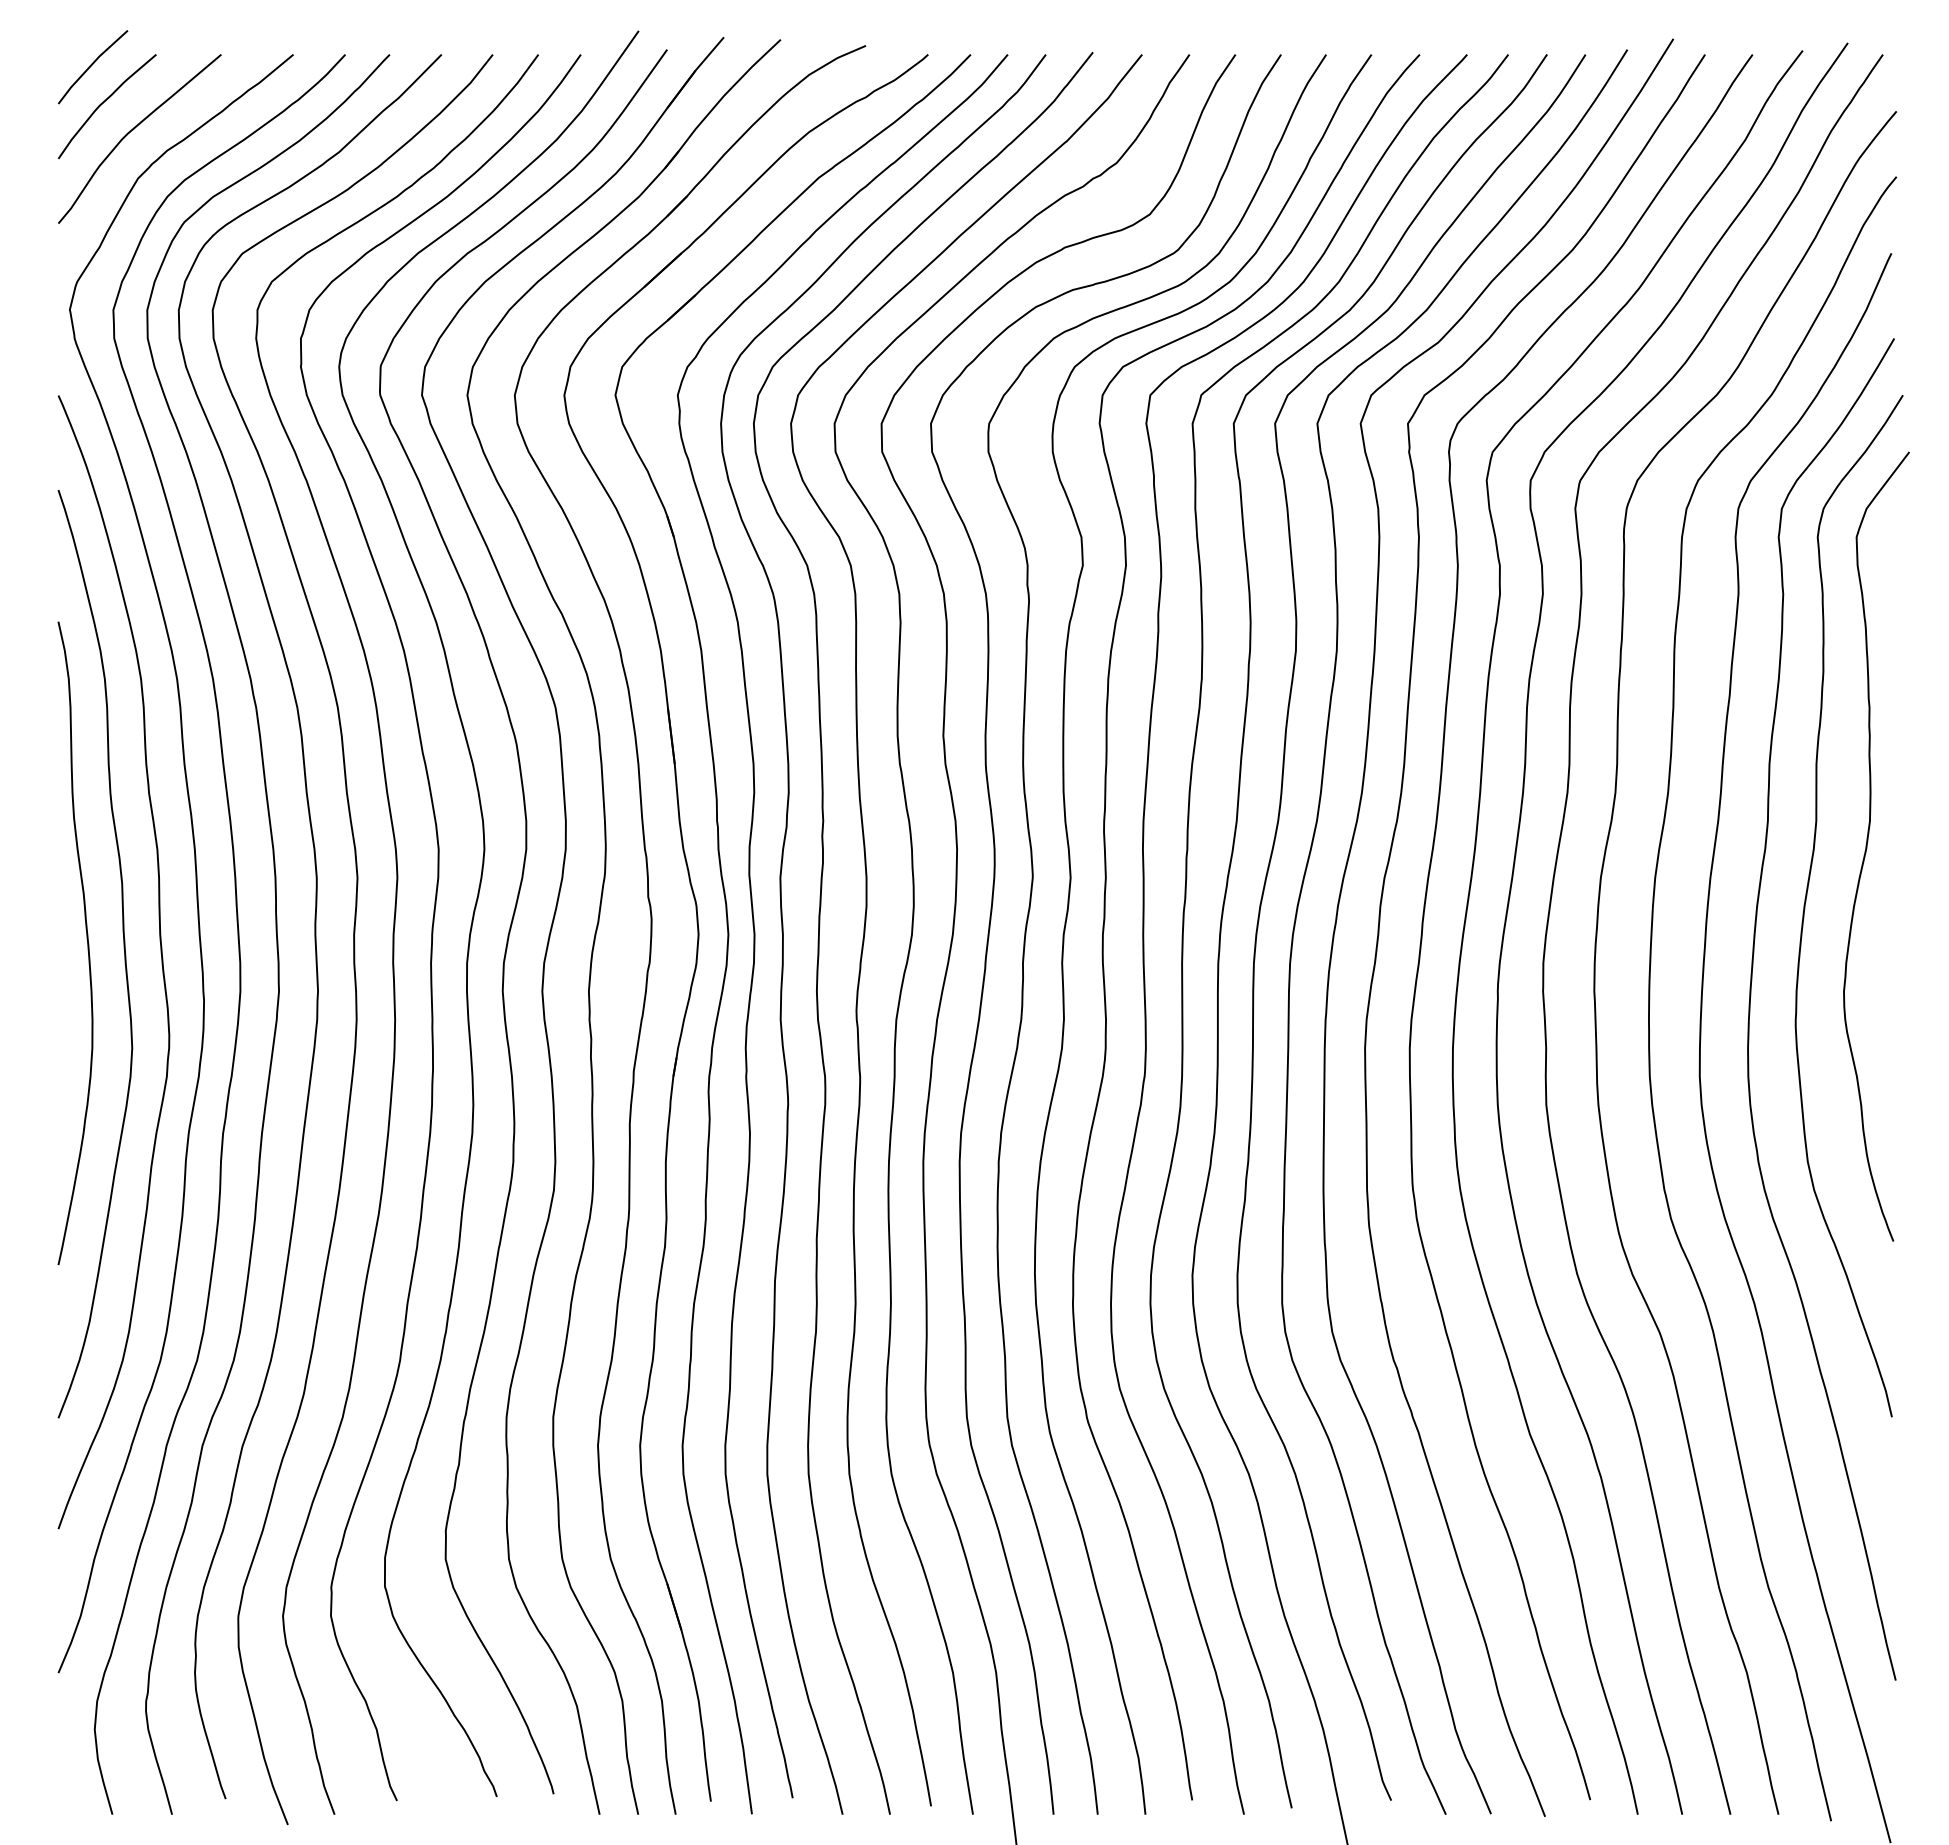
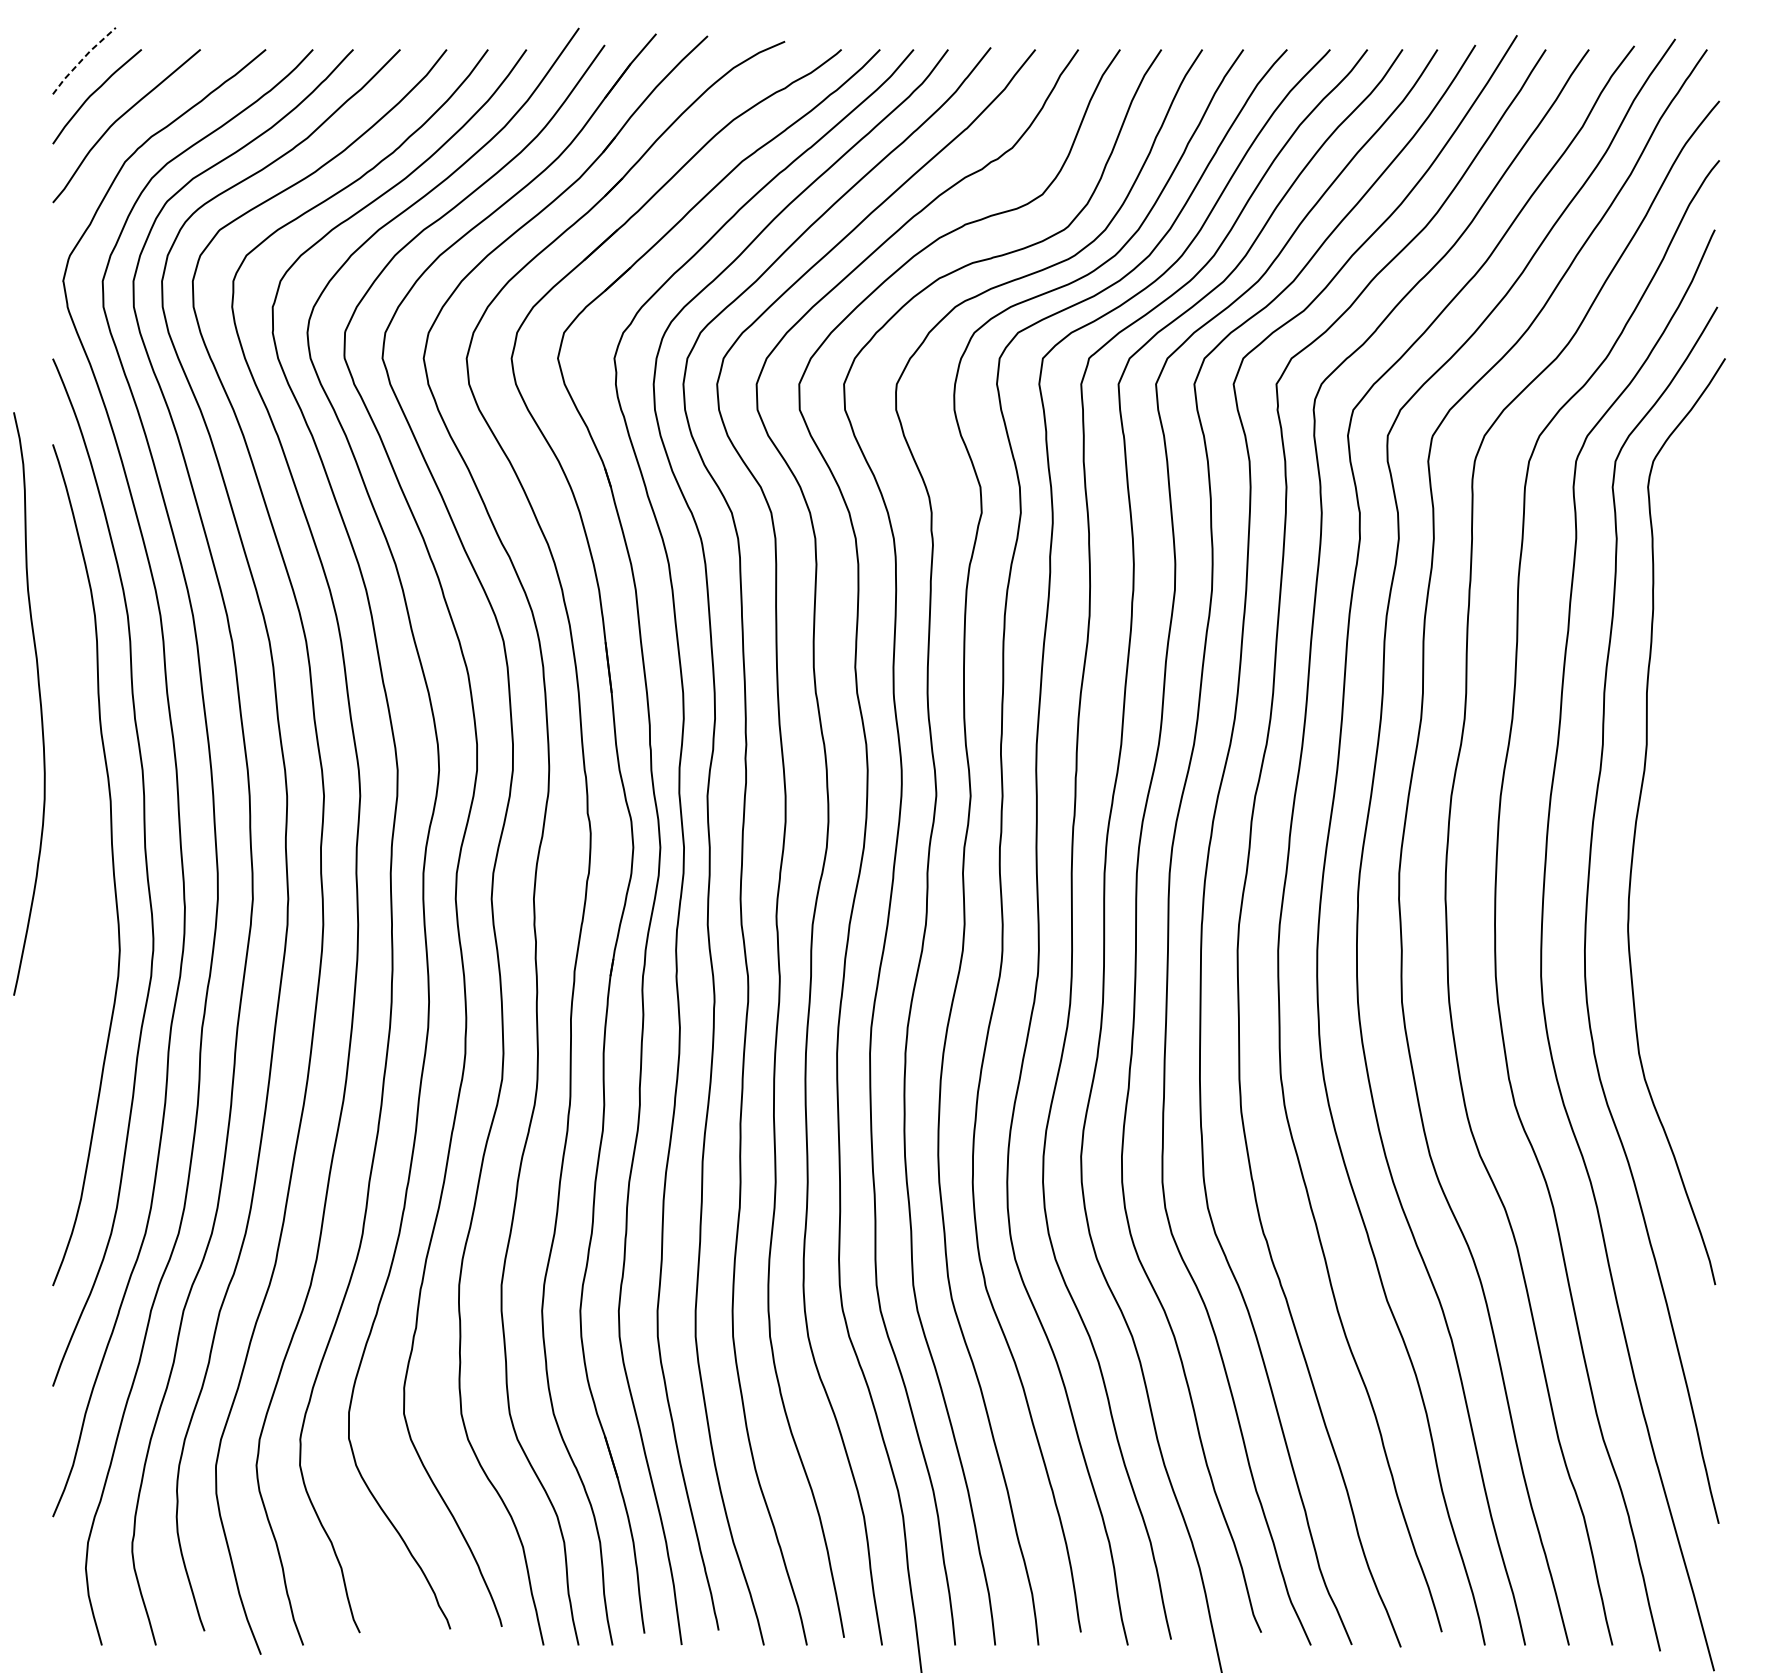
line: (91, 65) -> (82, 59), solid -> dashed
curve: (1867, 846) -> (1693, 767), removed
curve: (86, 939) -> (39, 700), moved

